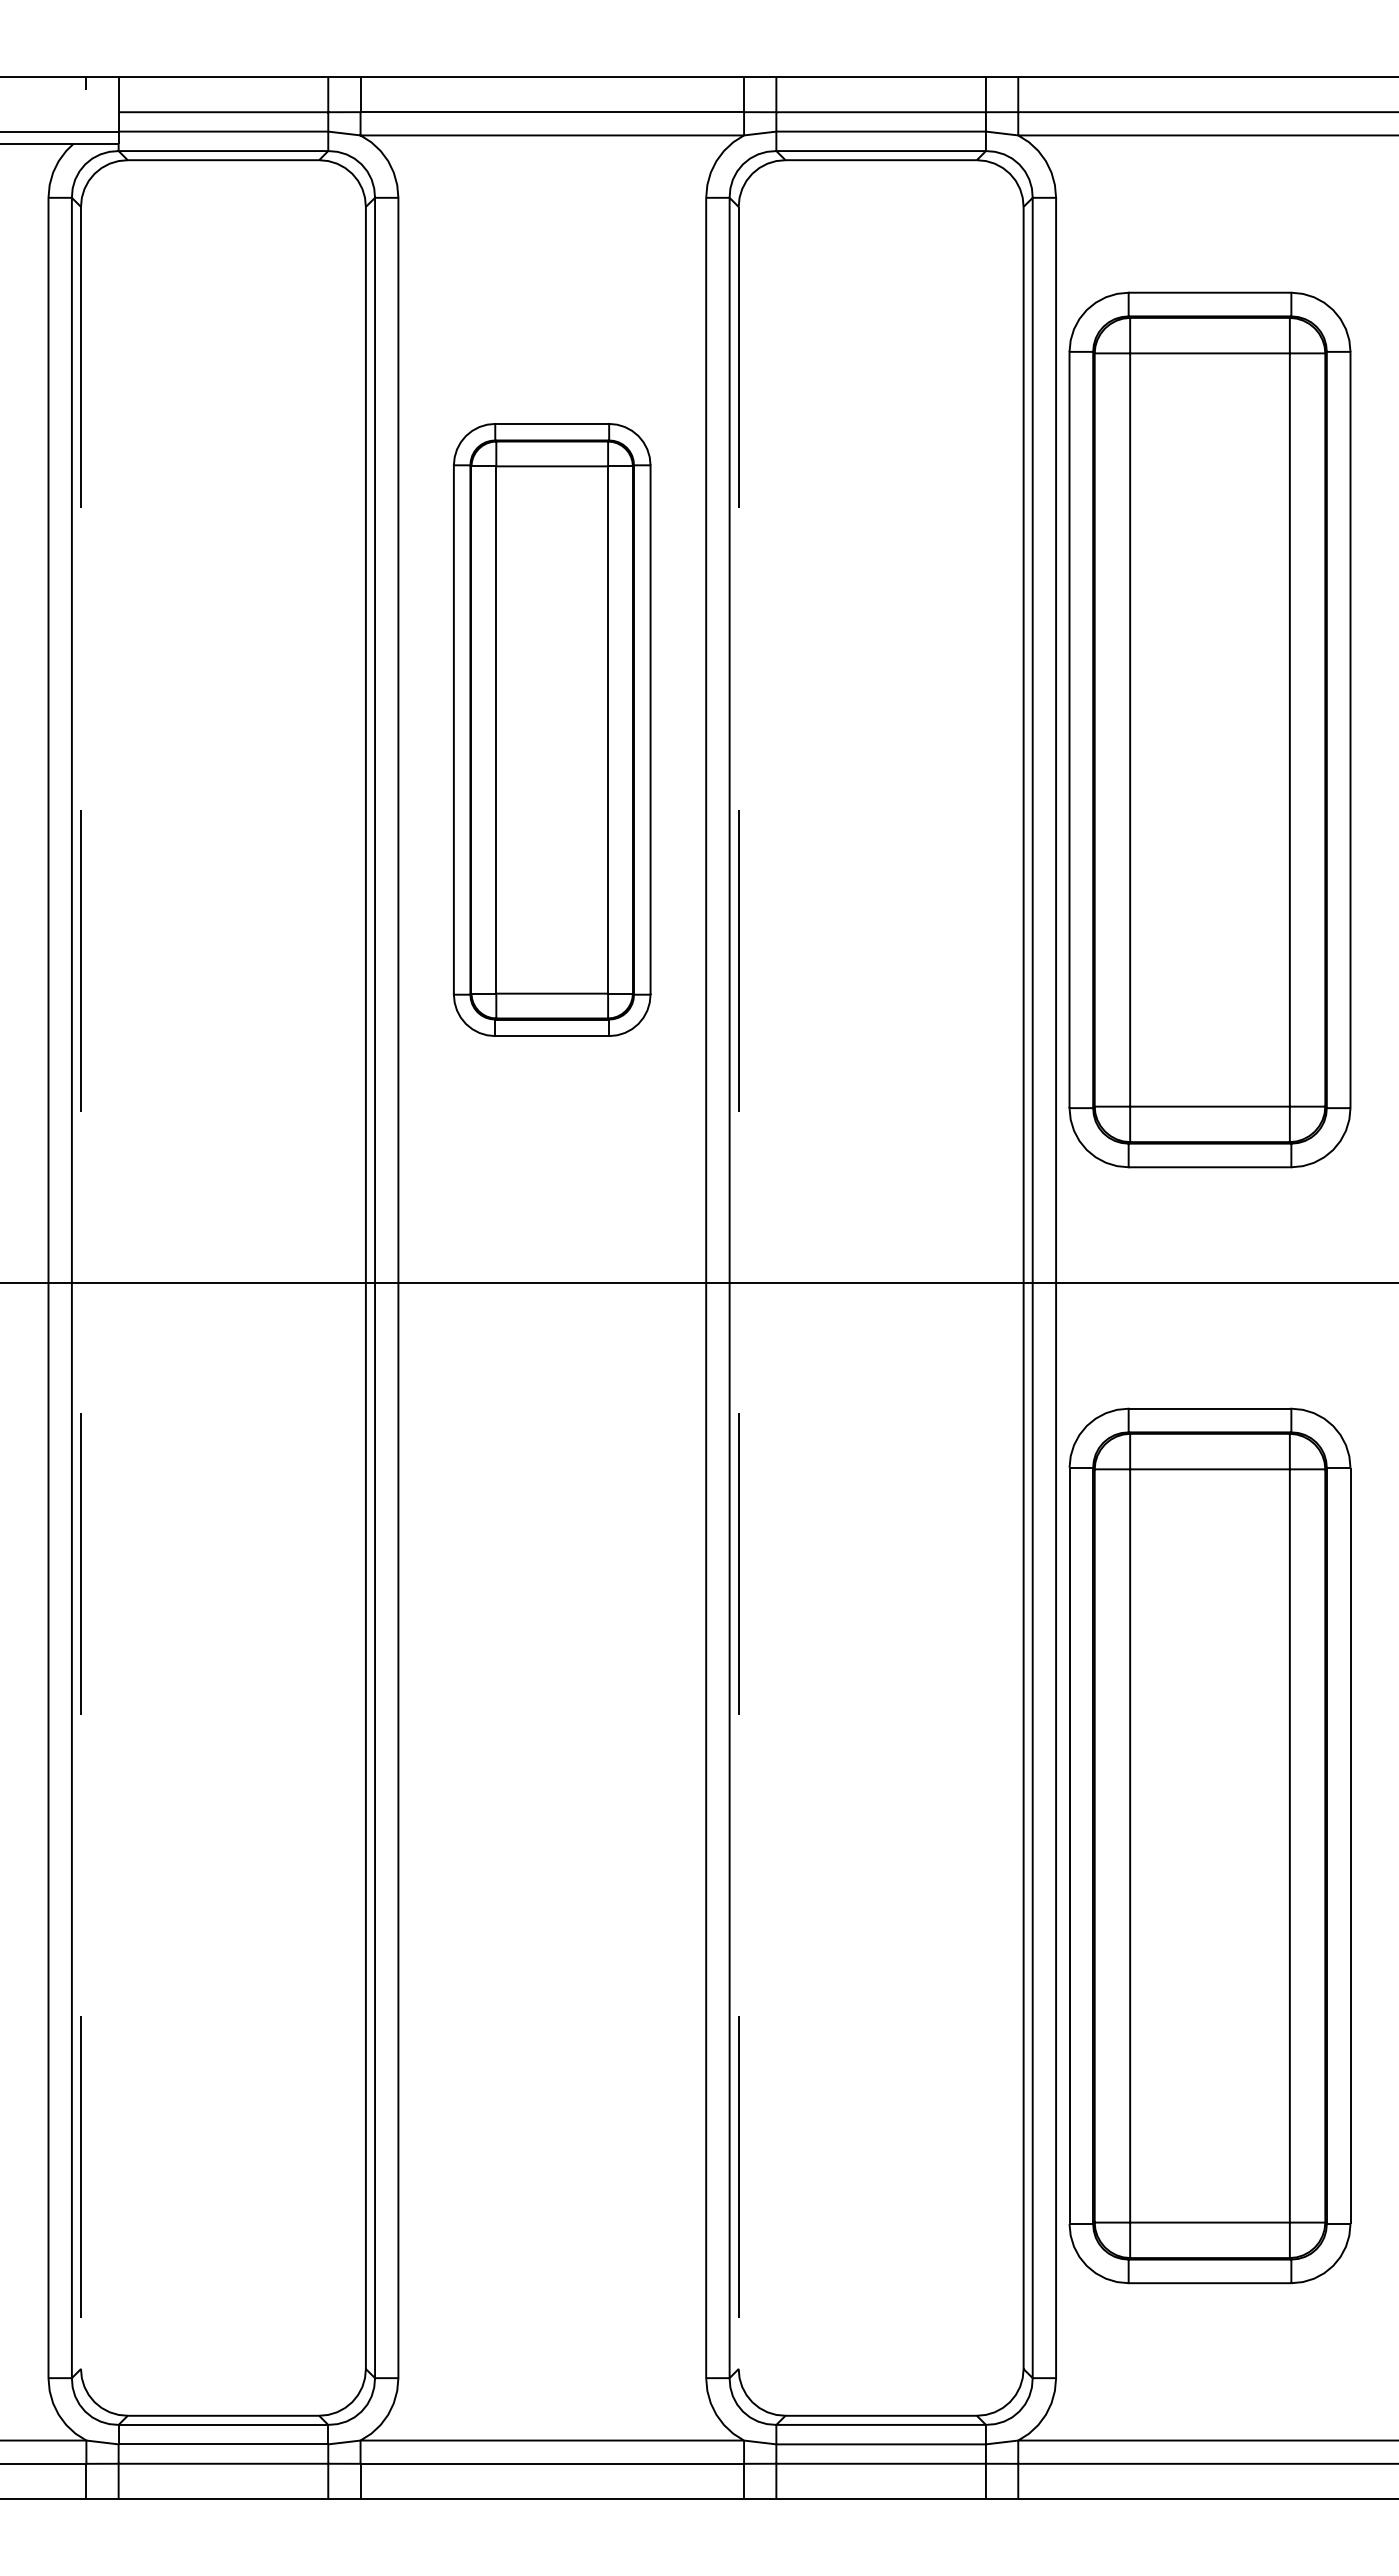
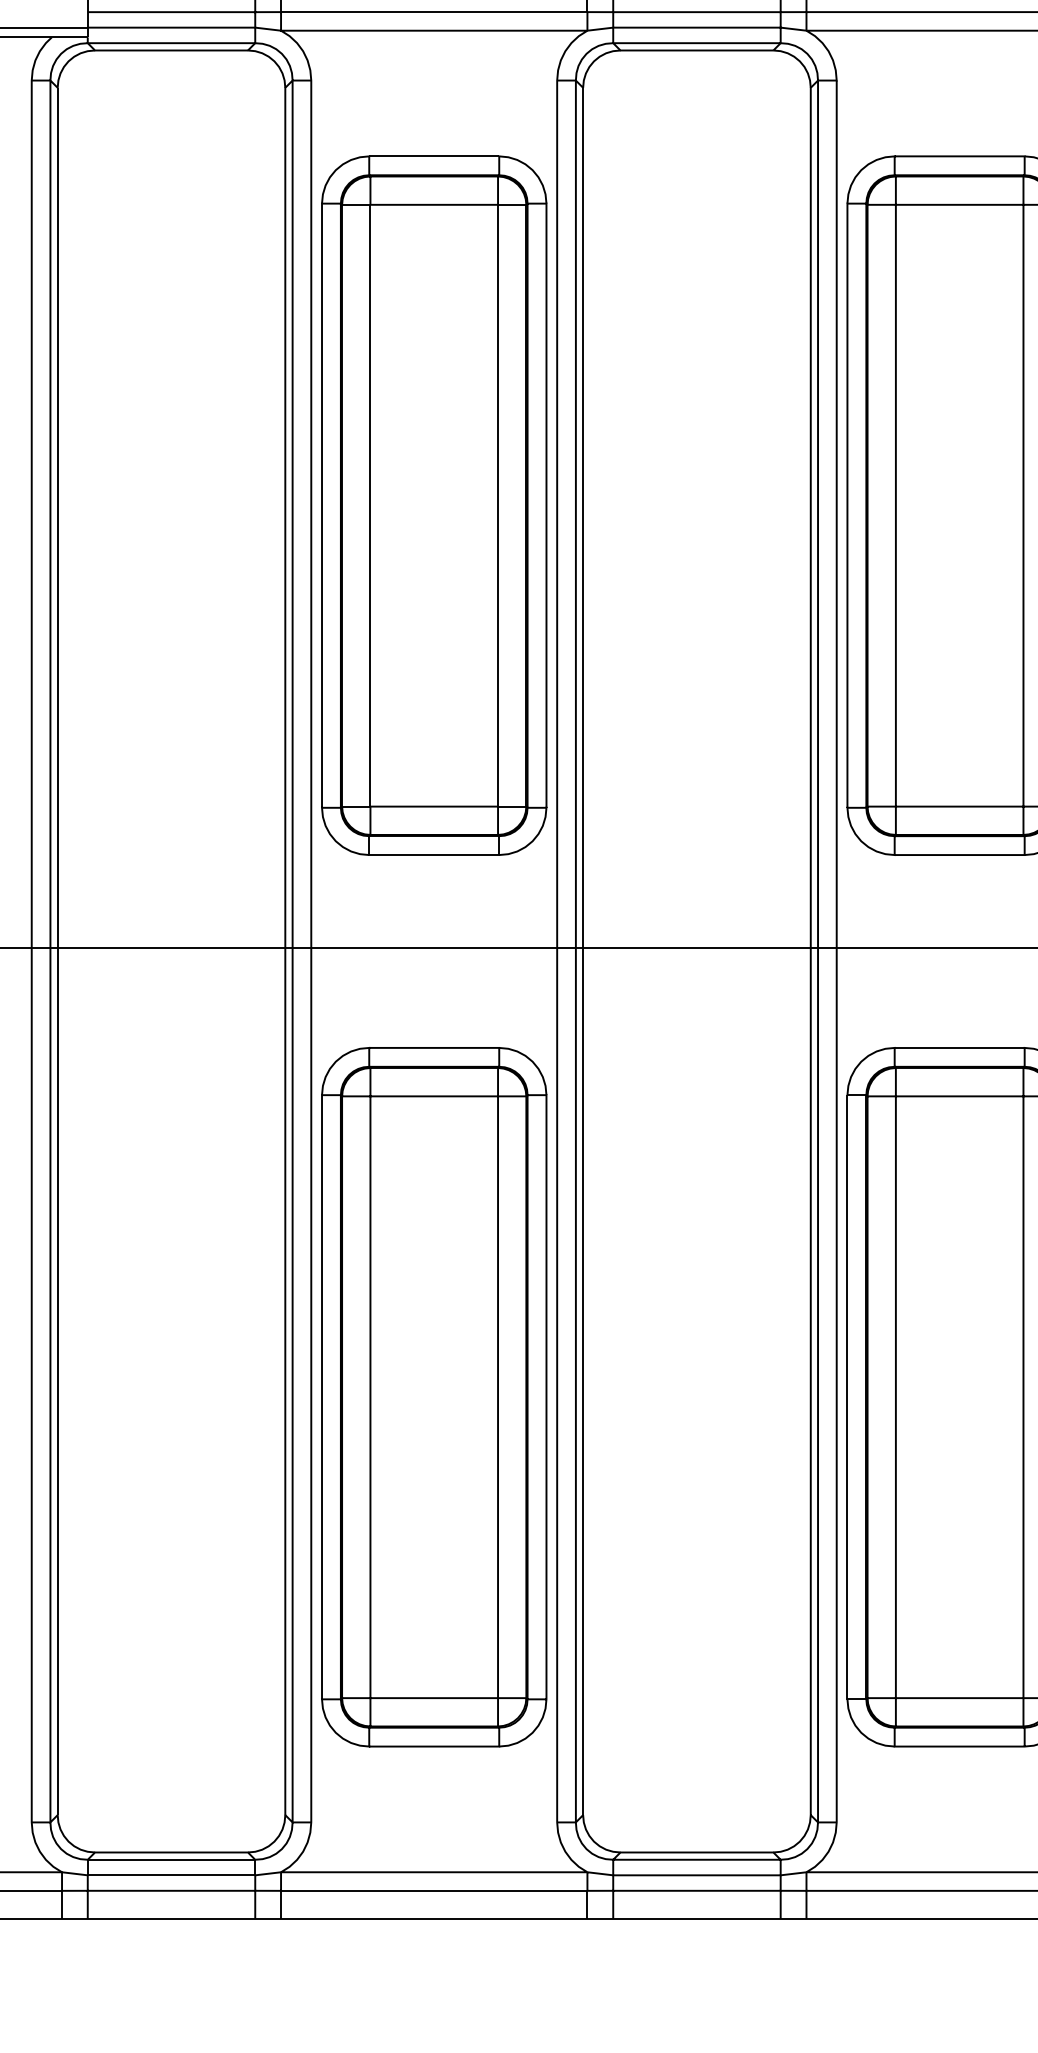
part: (551, 729) -> (433, 505), size x1.43
line: (81, 1288) -> (58, 951), dashed -> solid
line: (738, 1288) -> (582, 951), dashed -> solid
part: (551, 1845) -> (433, 1396), added

